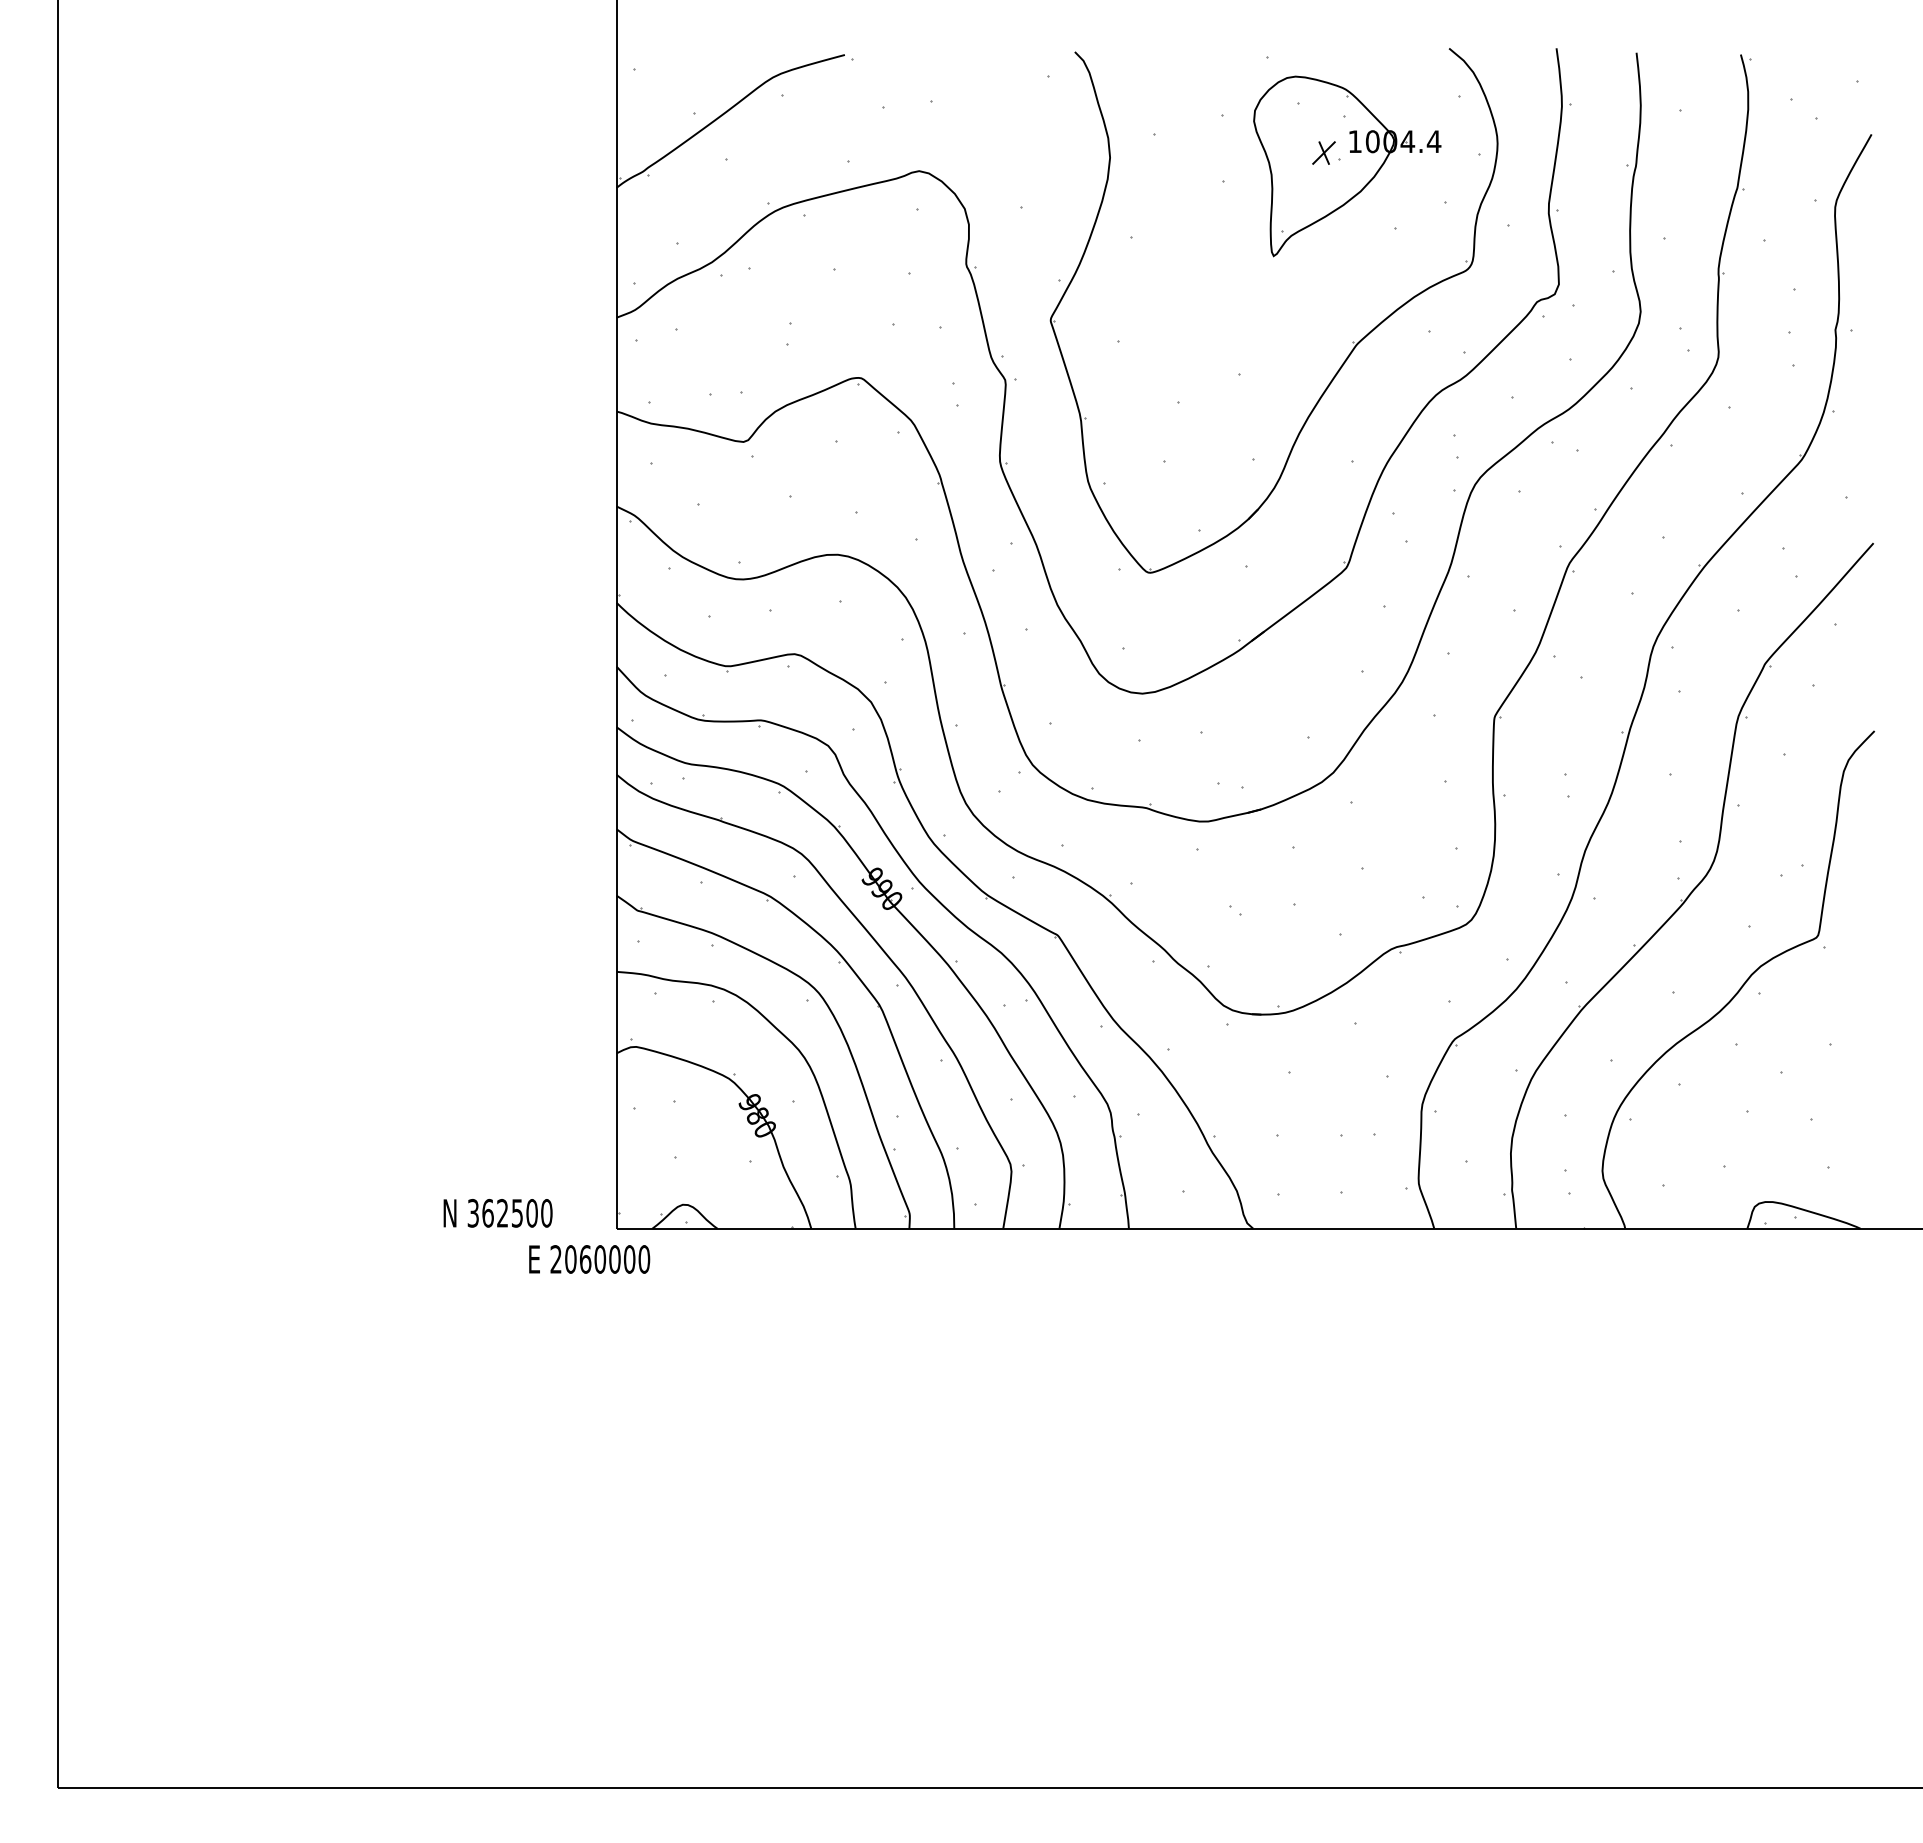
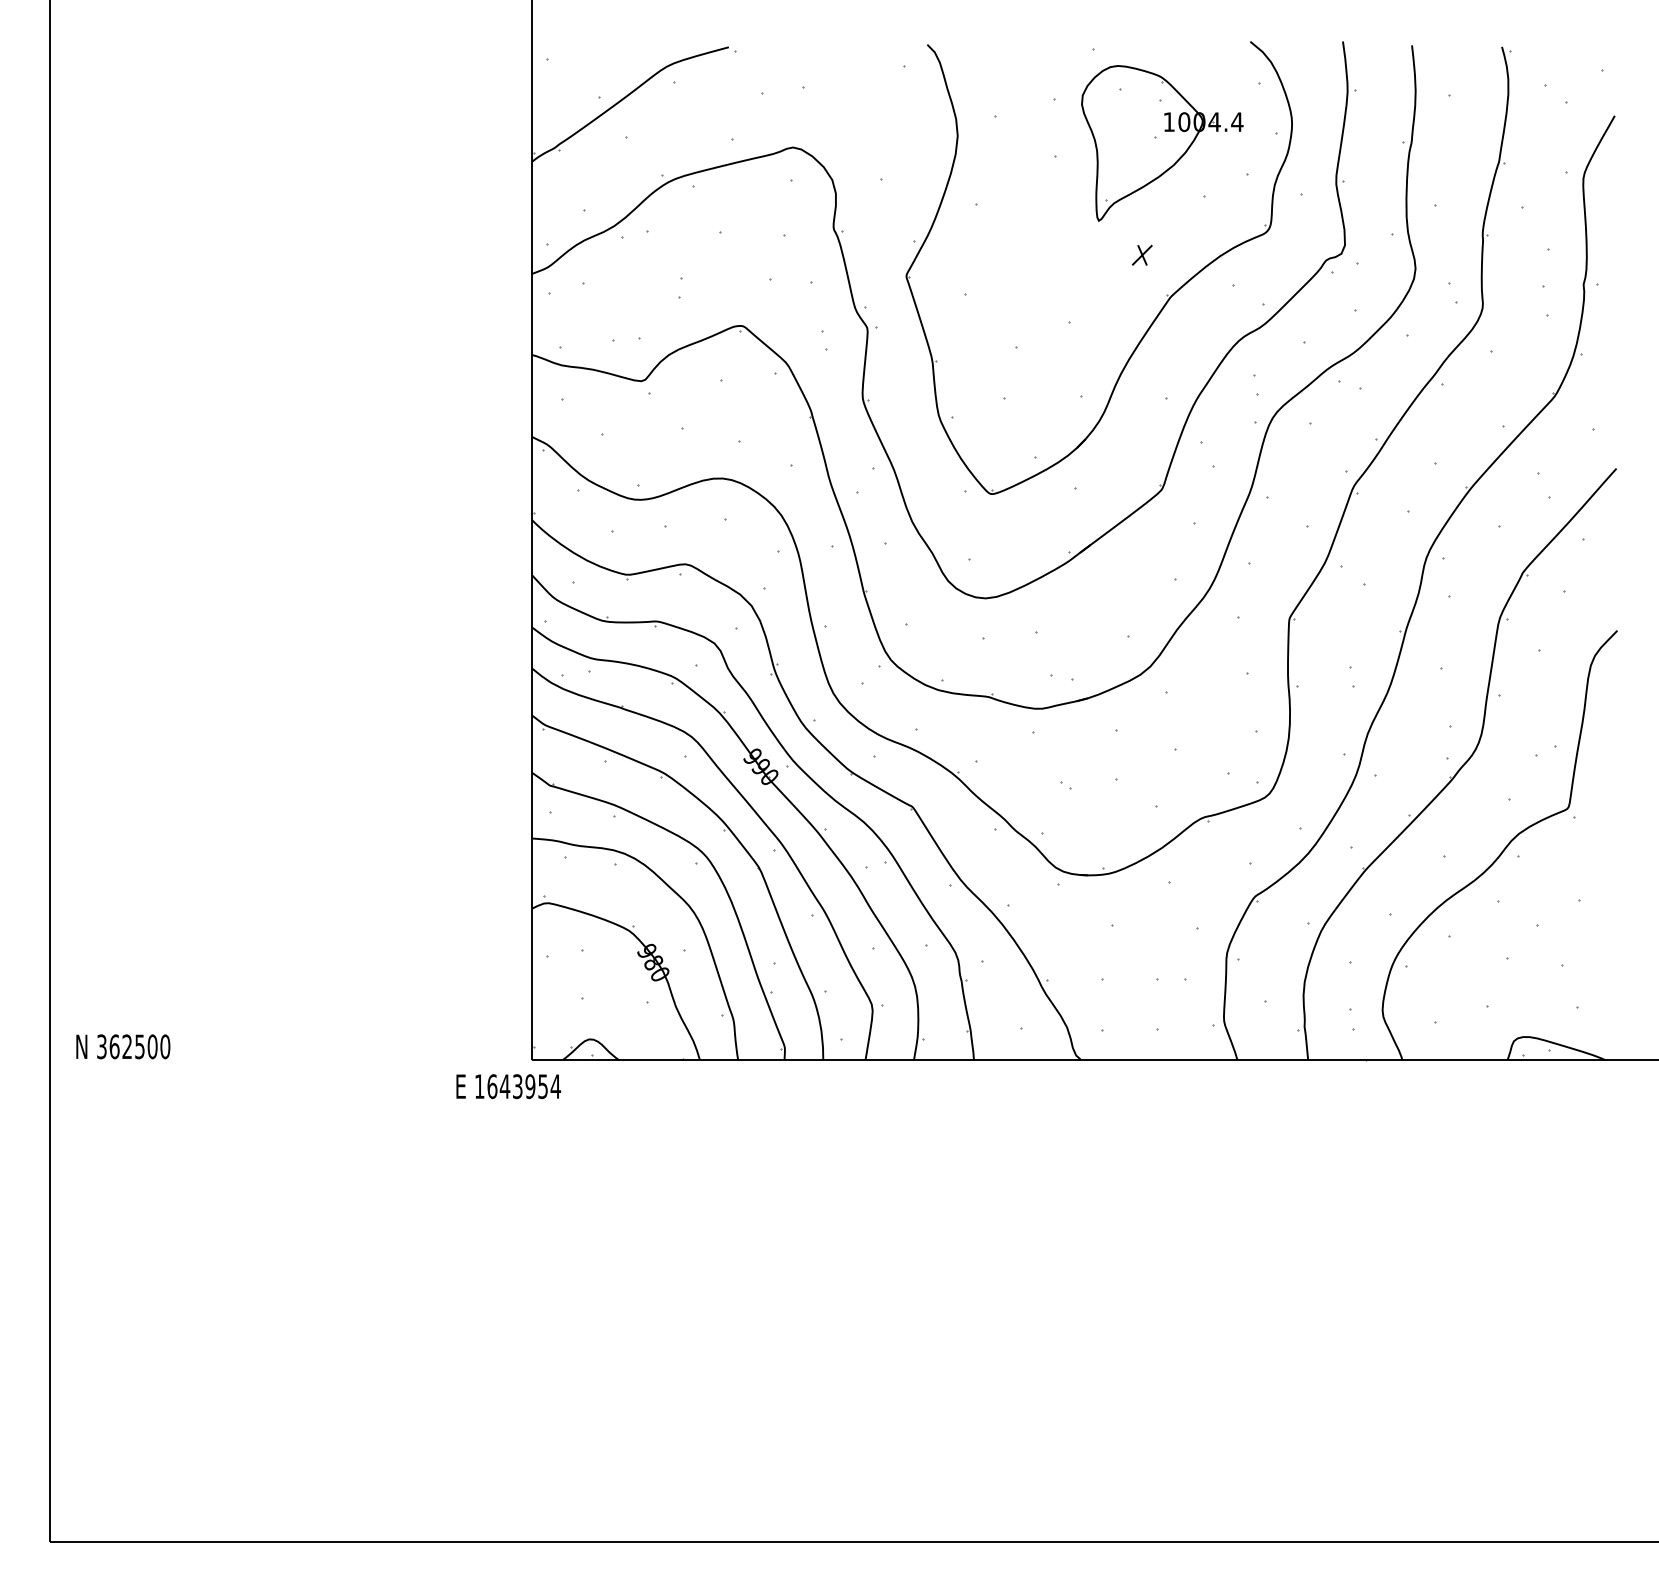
part: (1323, 152) -> (1141, 254), moved
text: (497, 1213) -> (122, 1046), moved
text: (600, 1259) -> (517, 1086), 2060000 -> 1643954

